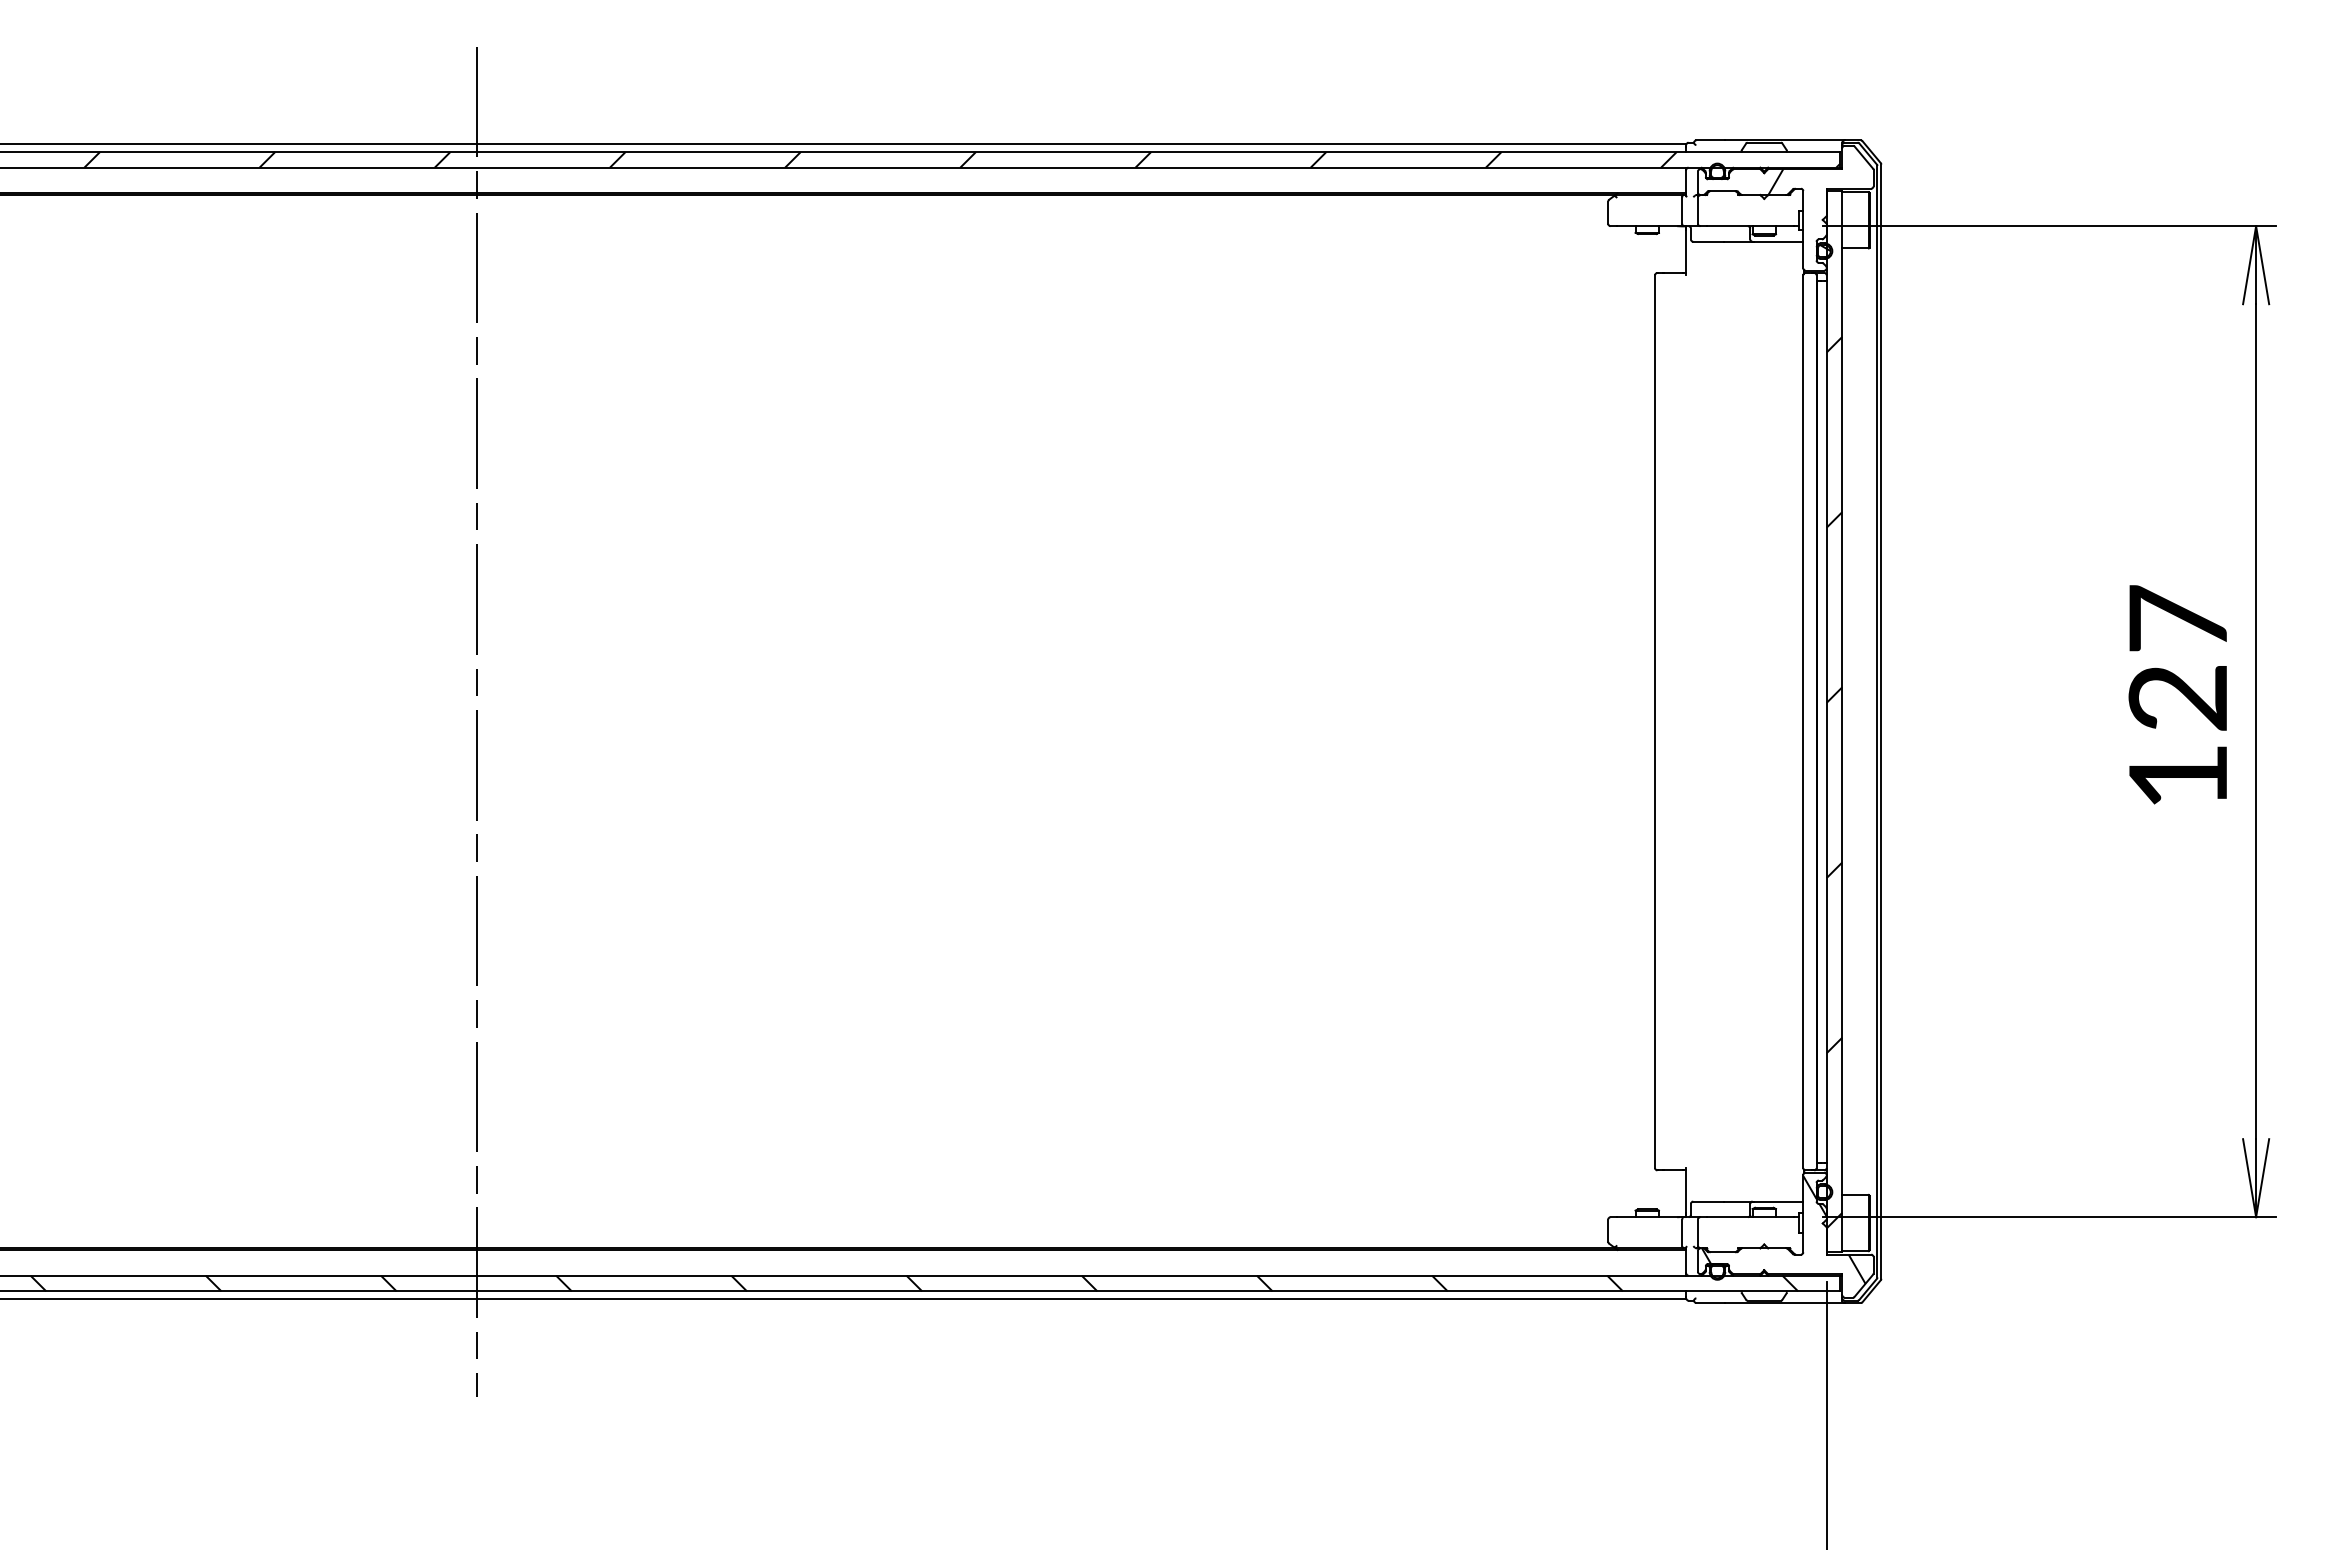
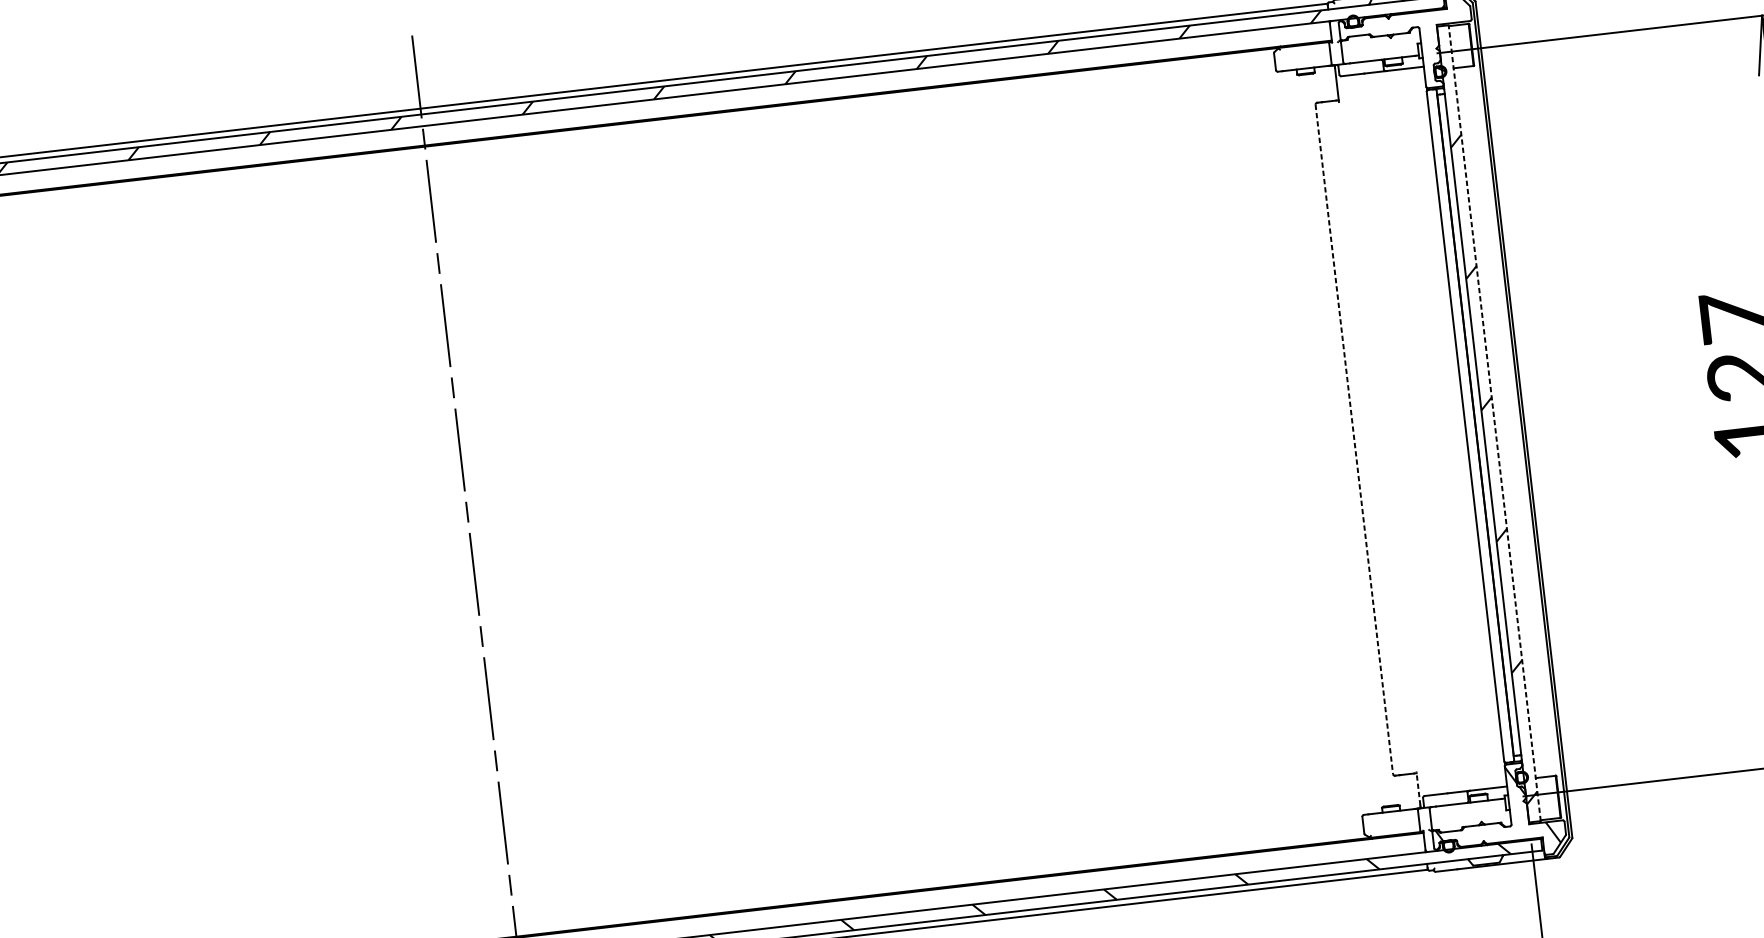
hatch: (1775, 181) -> (1397, 23), removed
line: (1842, 721) -> (1494, 423), solid -> dashed
line: (1655, 722) -> (1354, 440), solid -> dashed
line: (1686, 1190) -> (1418, 788), solid -> dashed

